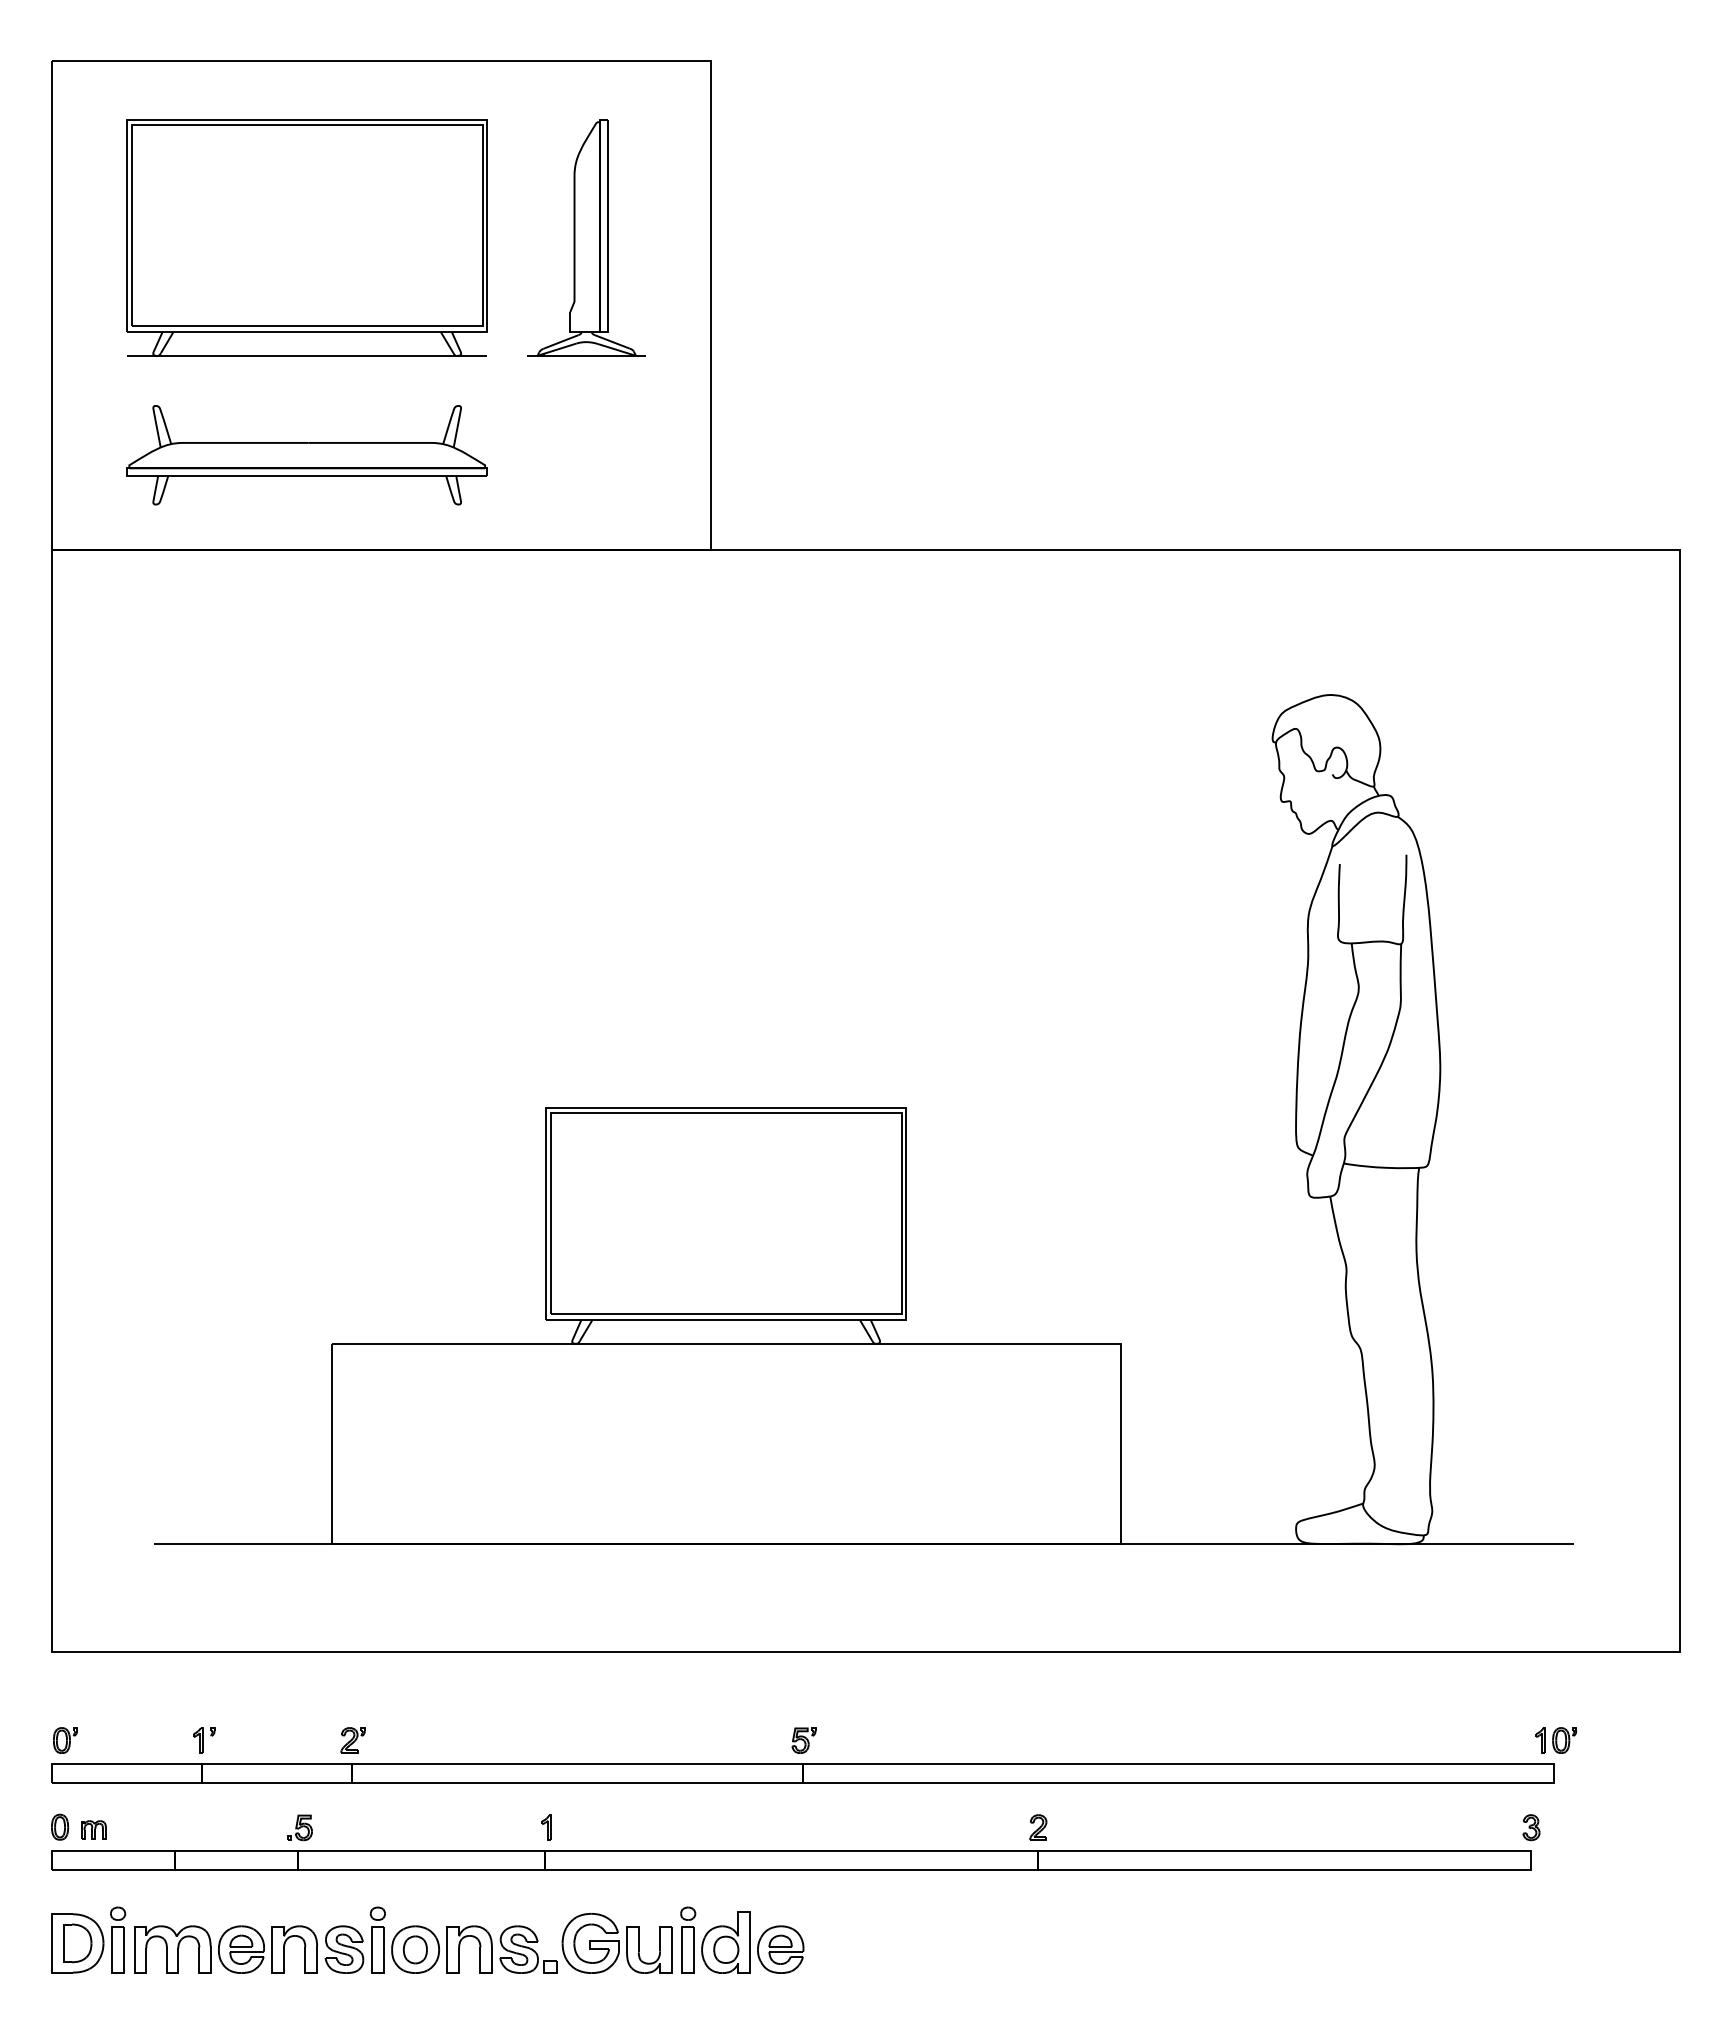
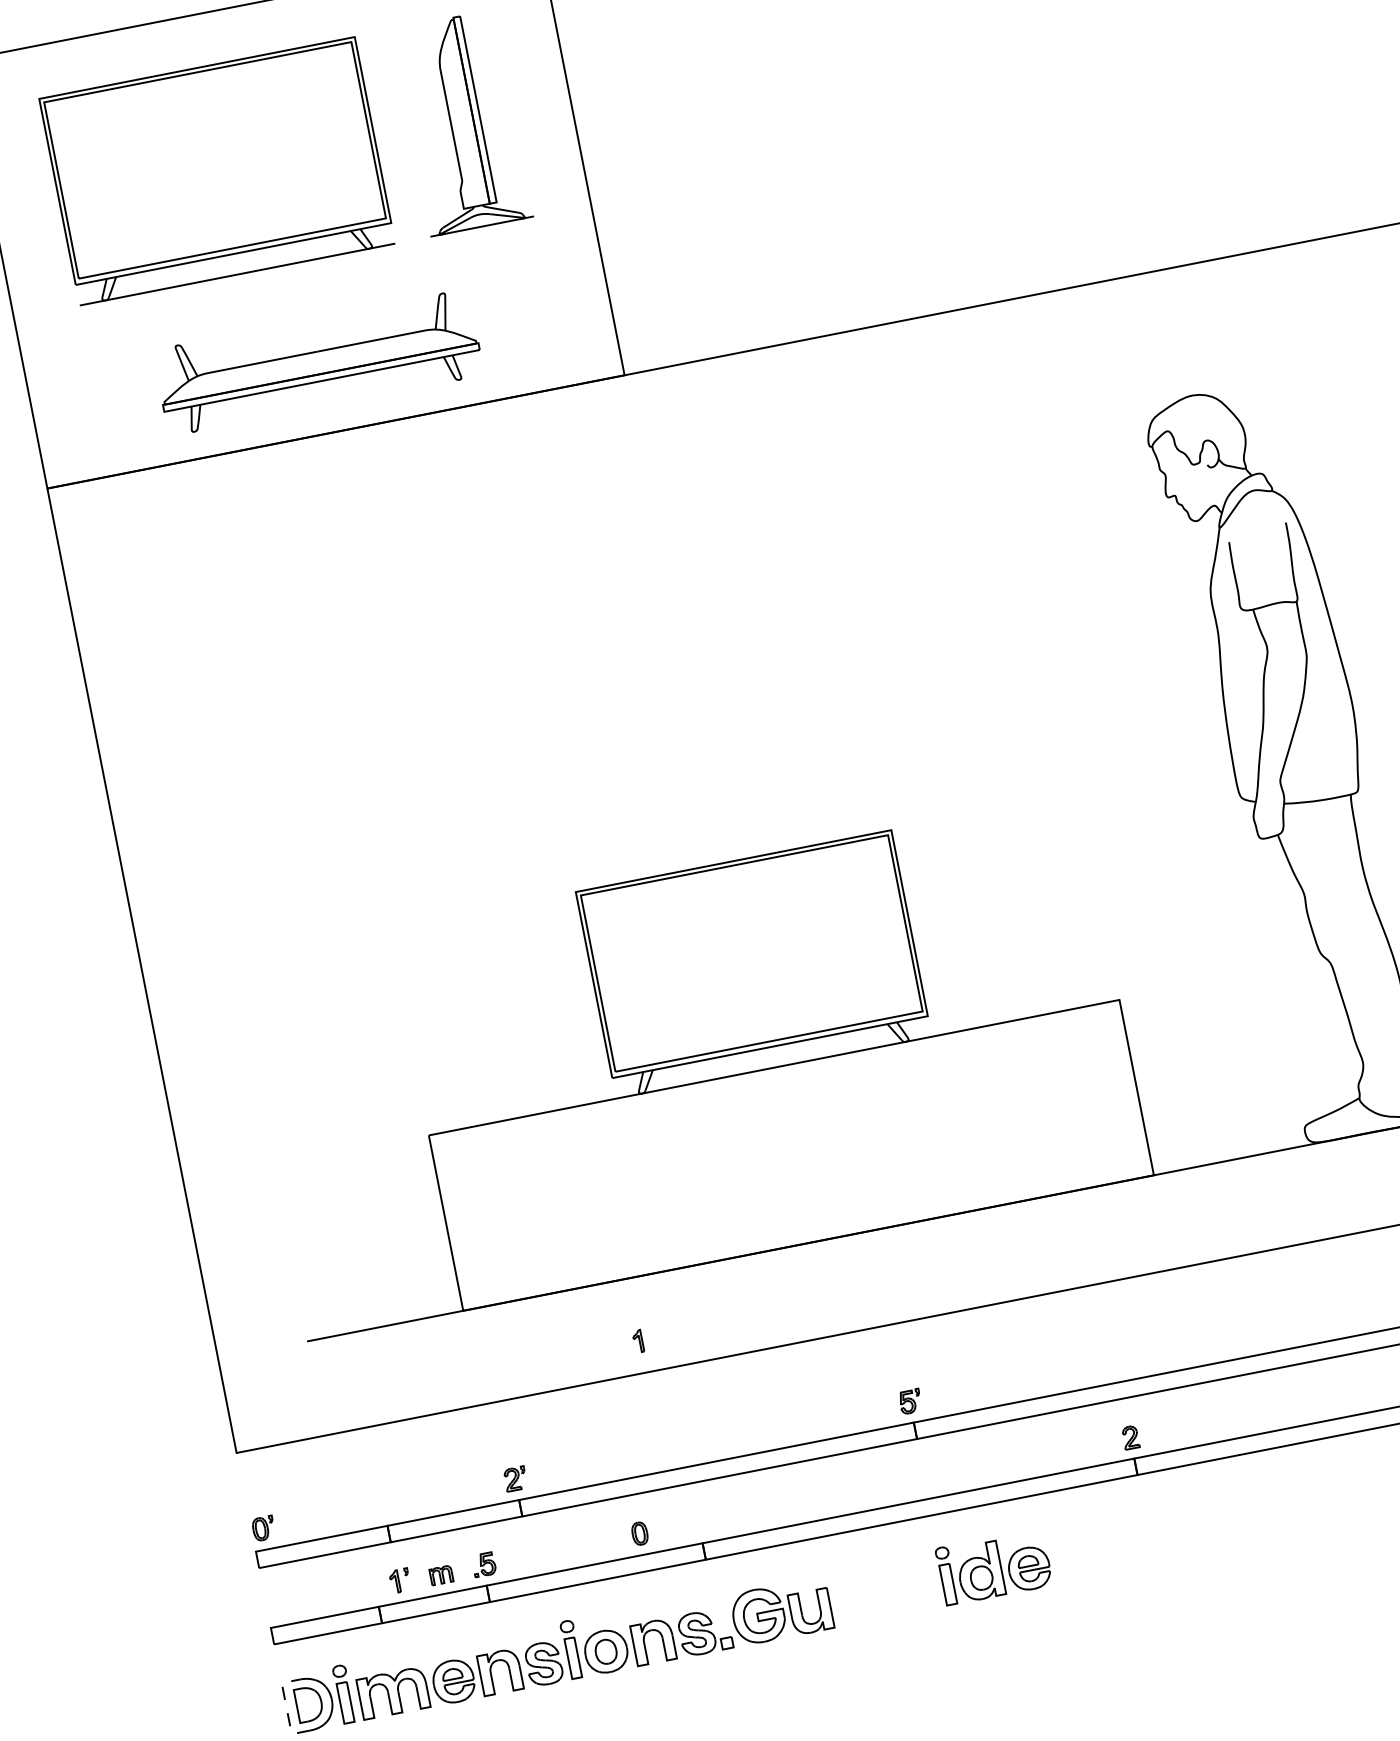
part: (306, 455) -> (317, 363), moved
part: (204, 1740) -> (400, 1580), moved
part: (60, 1826) -> (640, 1532), moved
part: (546, 1827) -> (638, 1341), moved
part: (93, 1829) -> (441, 1574), moved
part: (742, 1939) -> (994, 1566), moved
line: (51, 1942) -> (286, 1707), solid -> dashed

